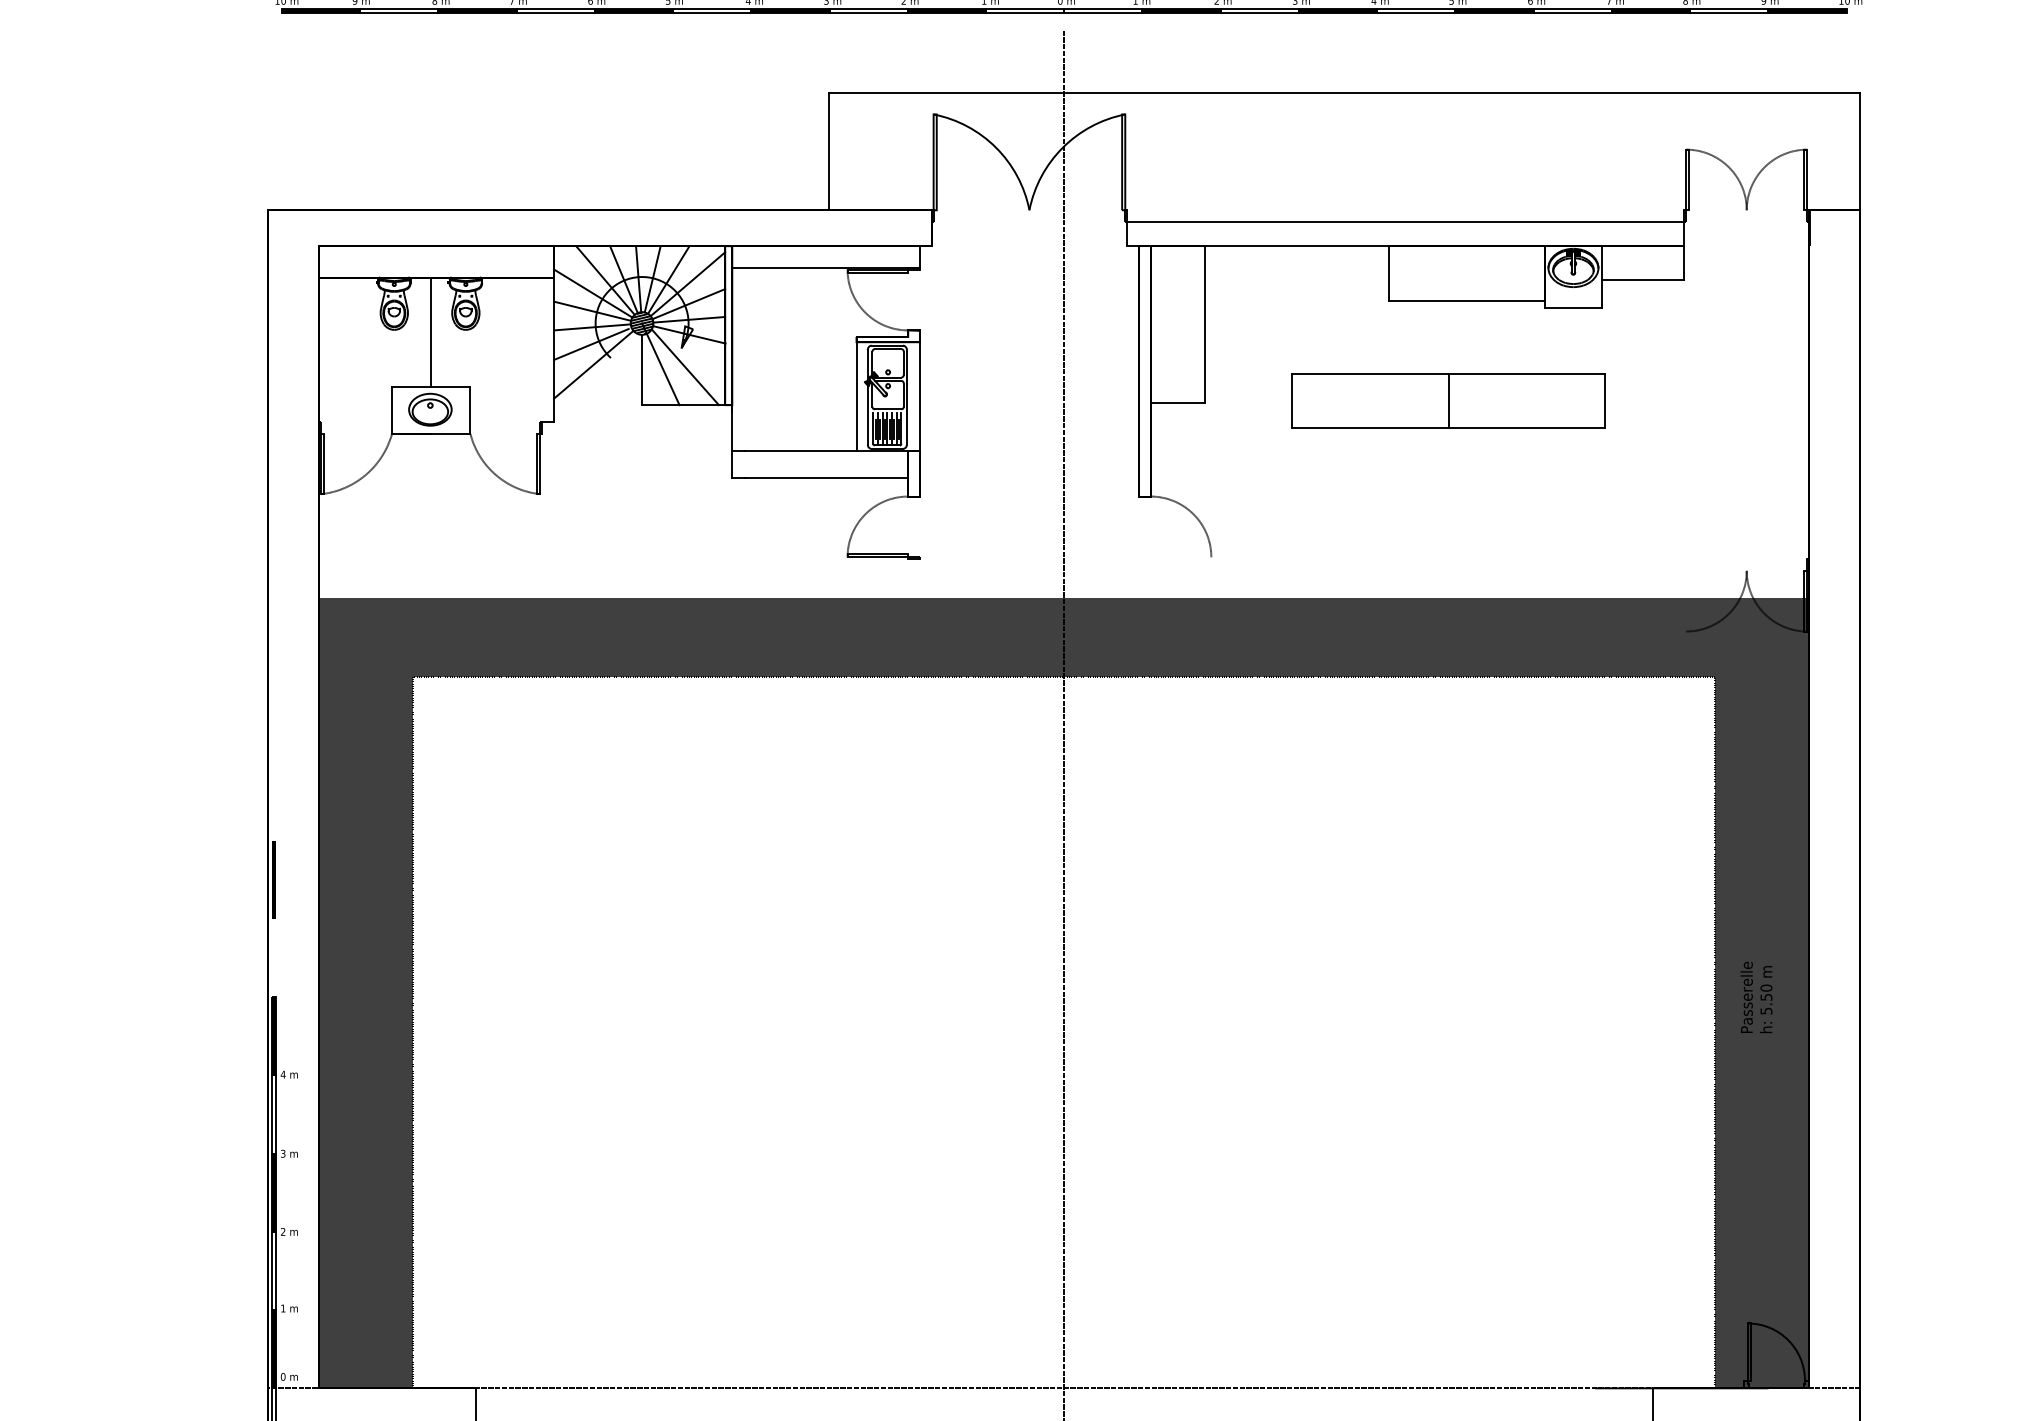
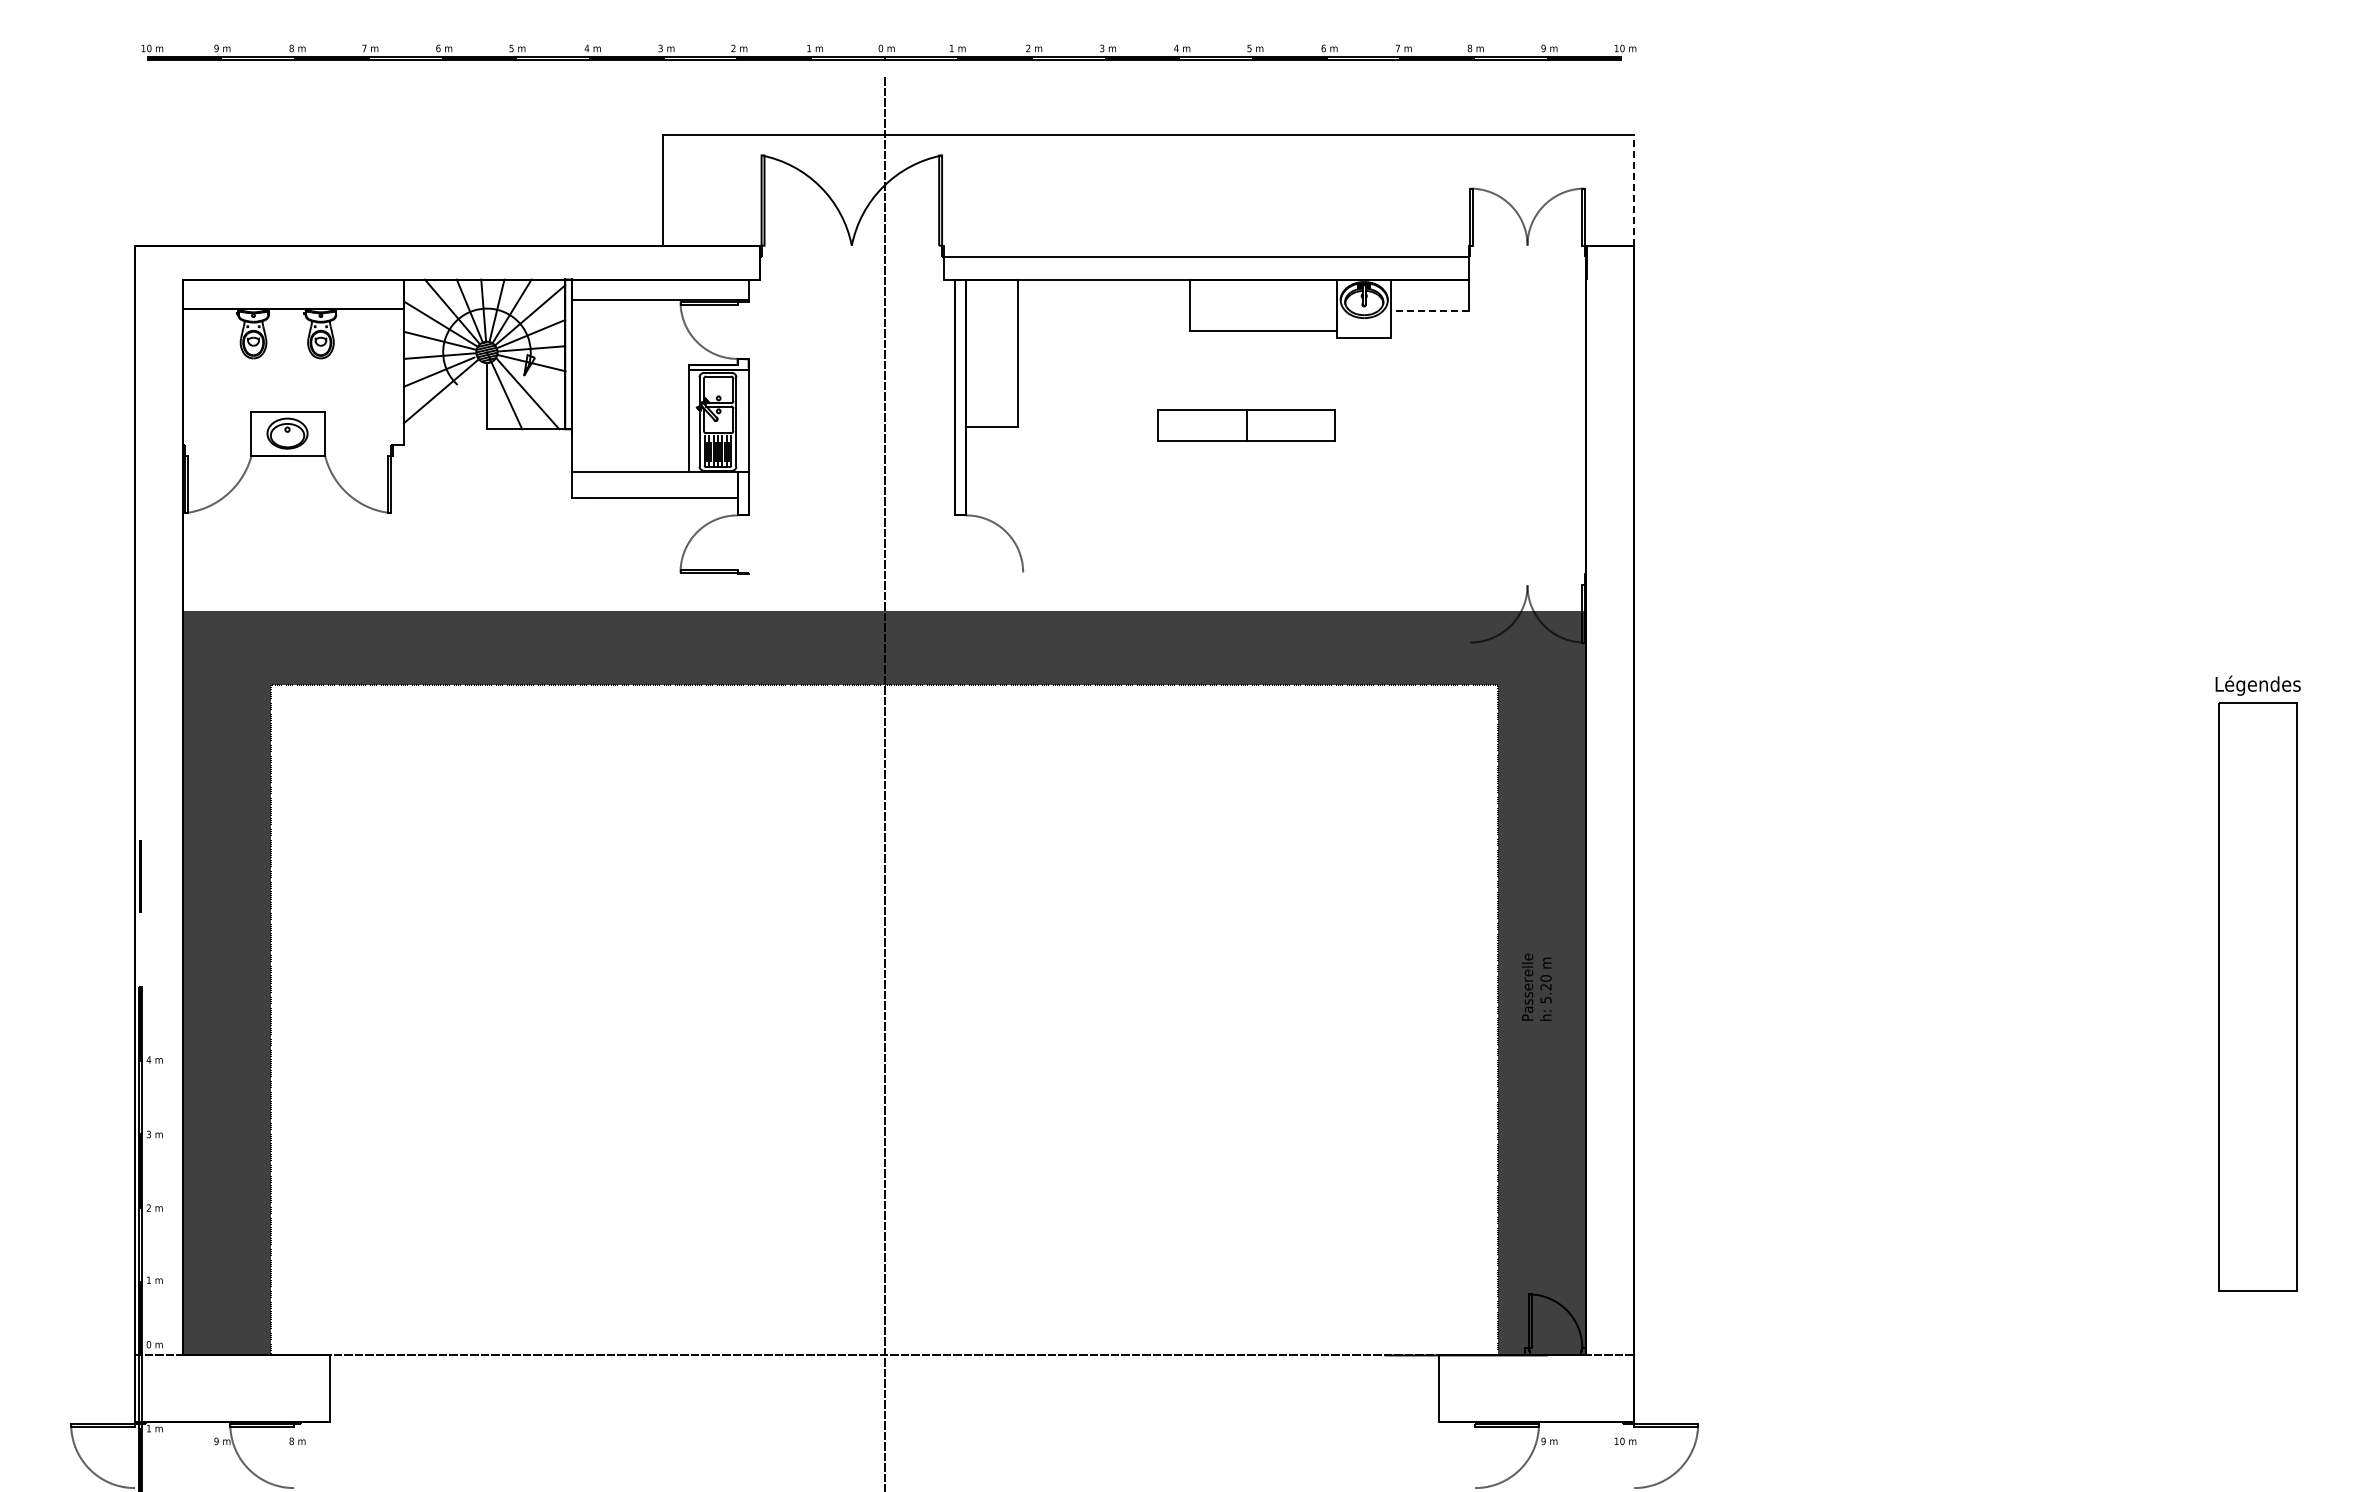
line: (1860, 151) -> (1634, 190), solid -> dashed
line: (1642, 280) -> (1429, 311), solid -> dashed
line: (431, 332) -> (288, 360), removed
part: (1448, 401) -> (1246, 425), size x0.6
text: (1766, 997) -> (1546, 987), 5.50 -> 5.20

